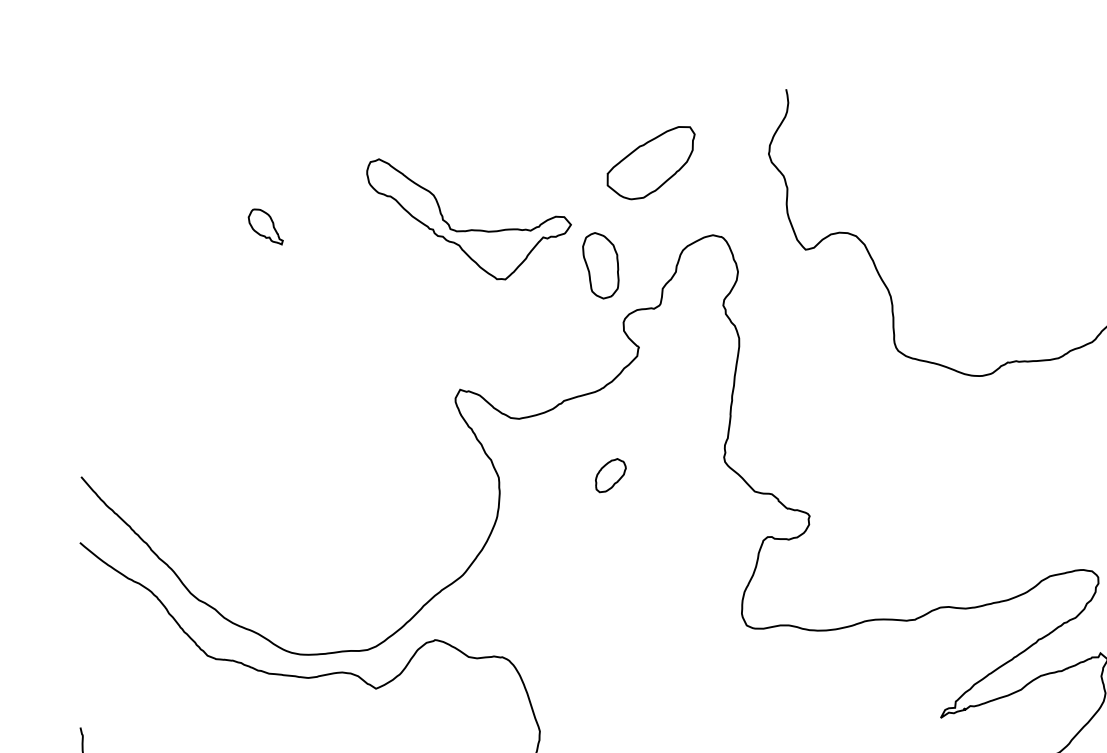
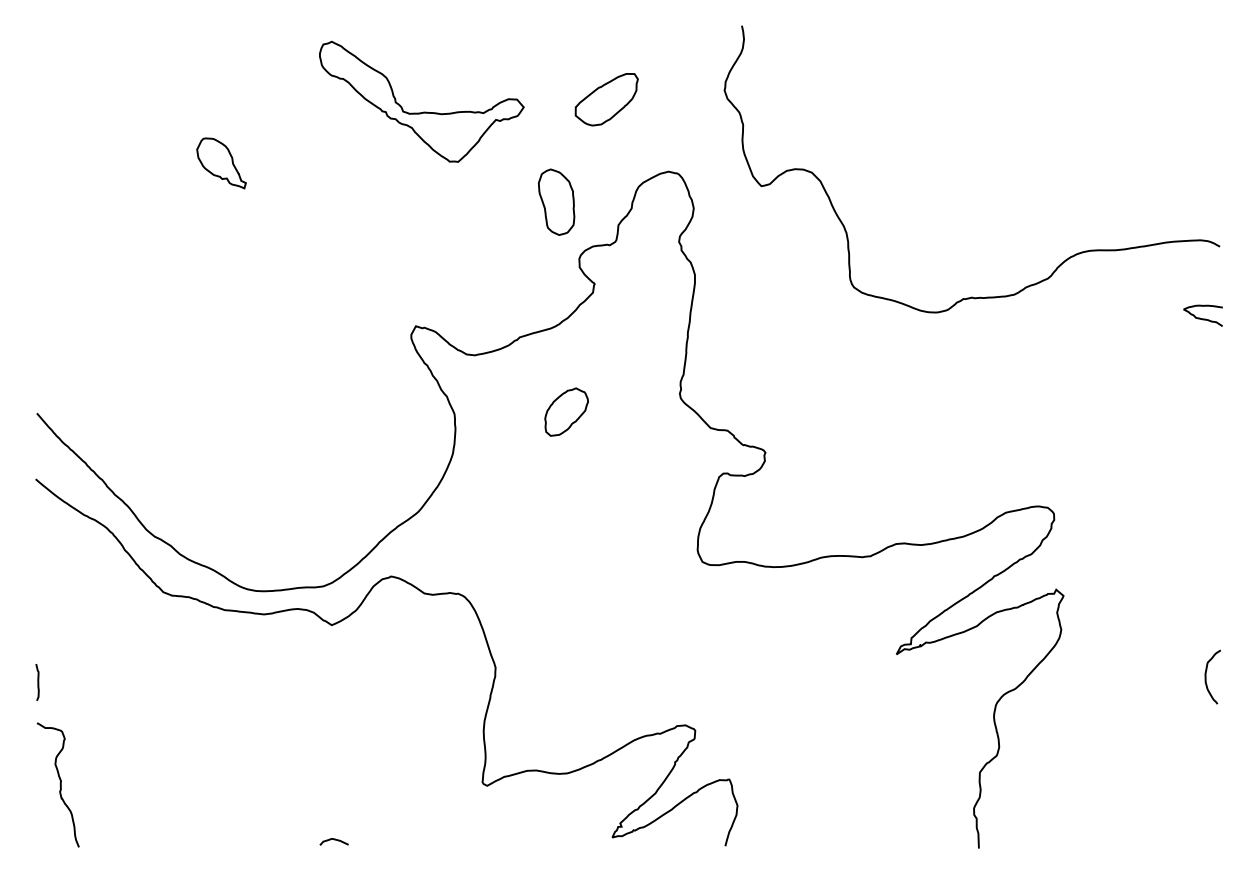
part: (650, 163) -> (606, 99), size x0.71
part: (265, 227) -> (221, 163), size x1.43
part: (470, 229) -> (423, 111), moved
part: (610, 475) -> (566, 411), size x1.43

